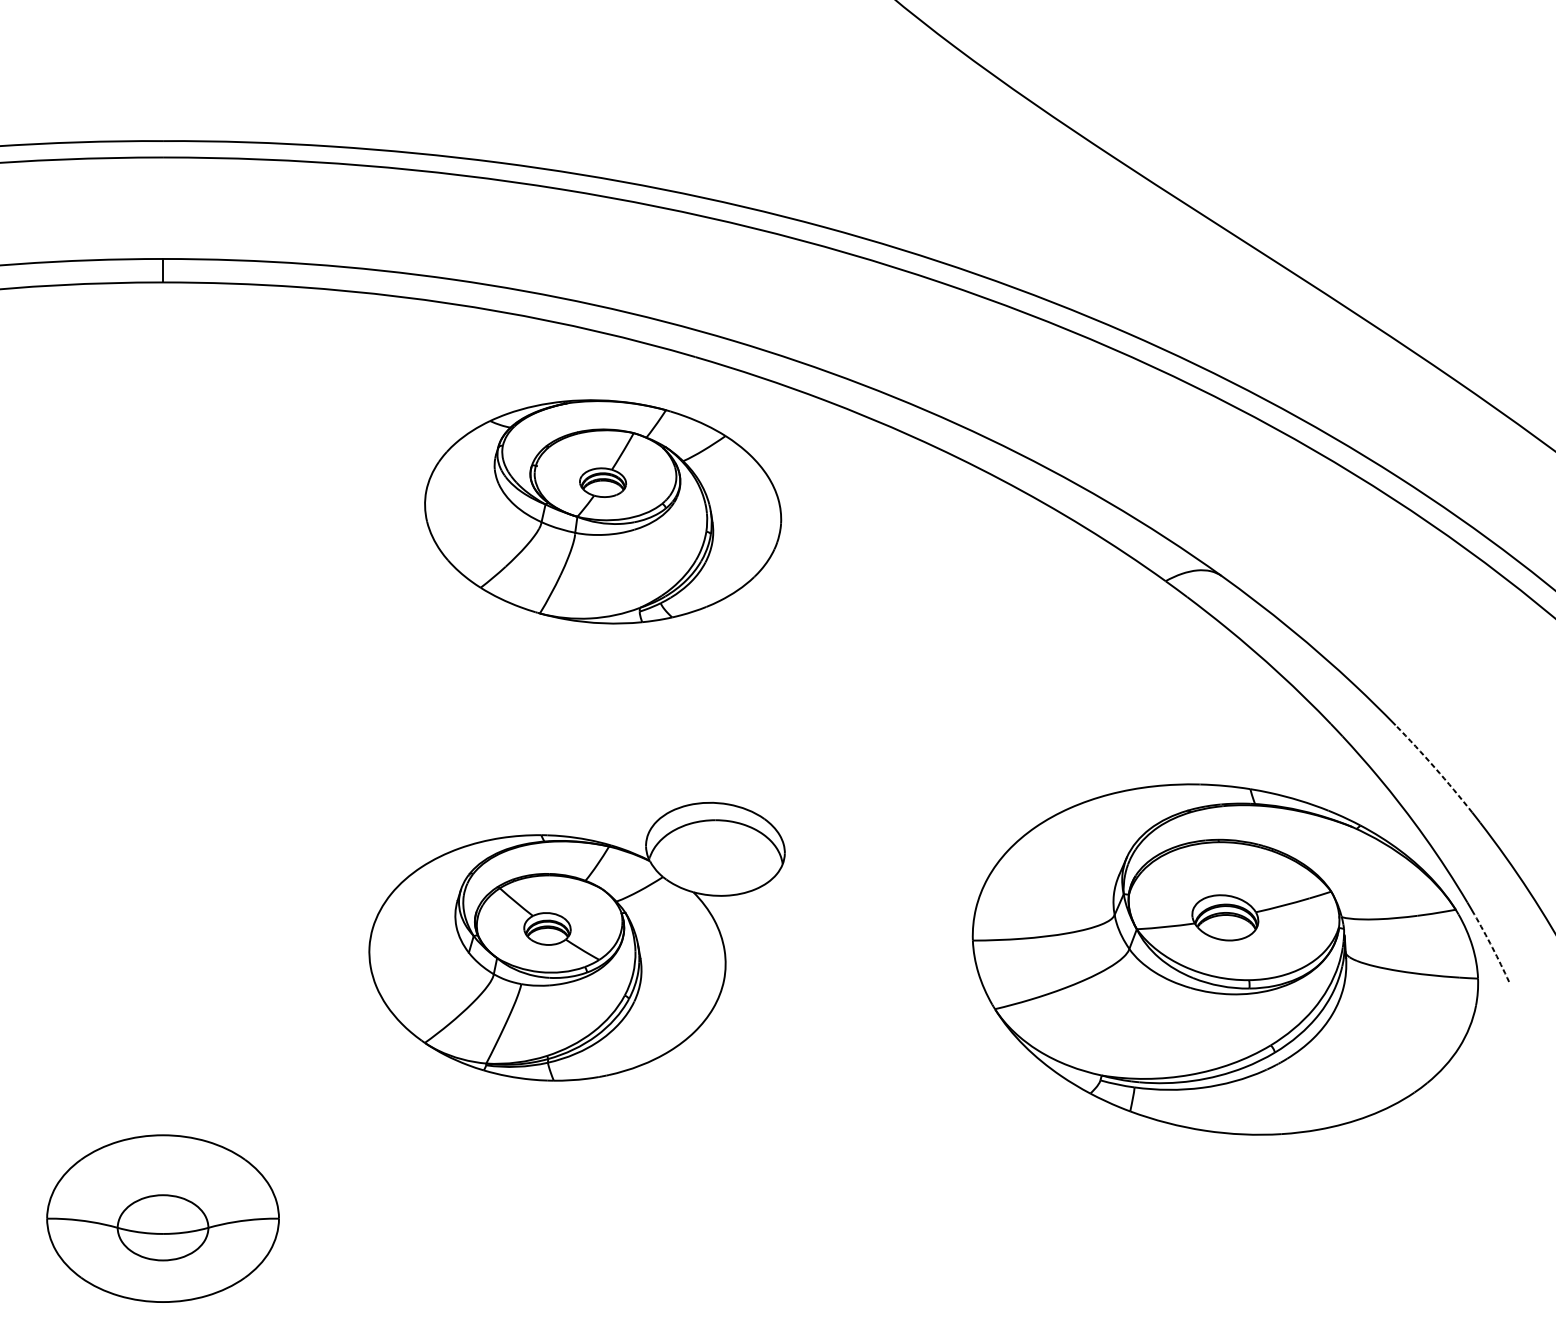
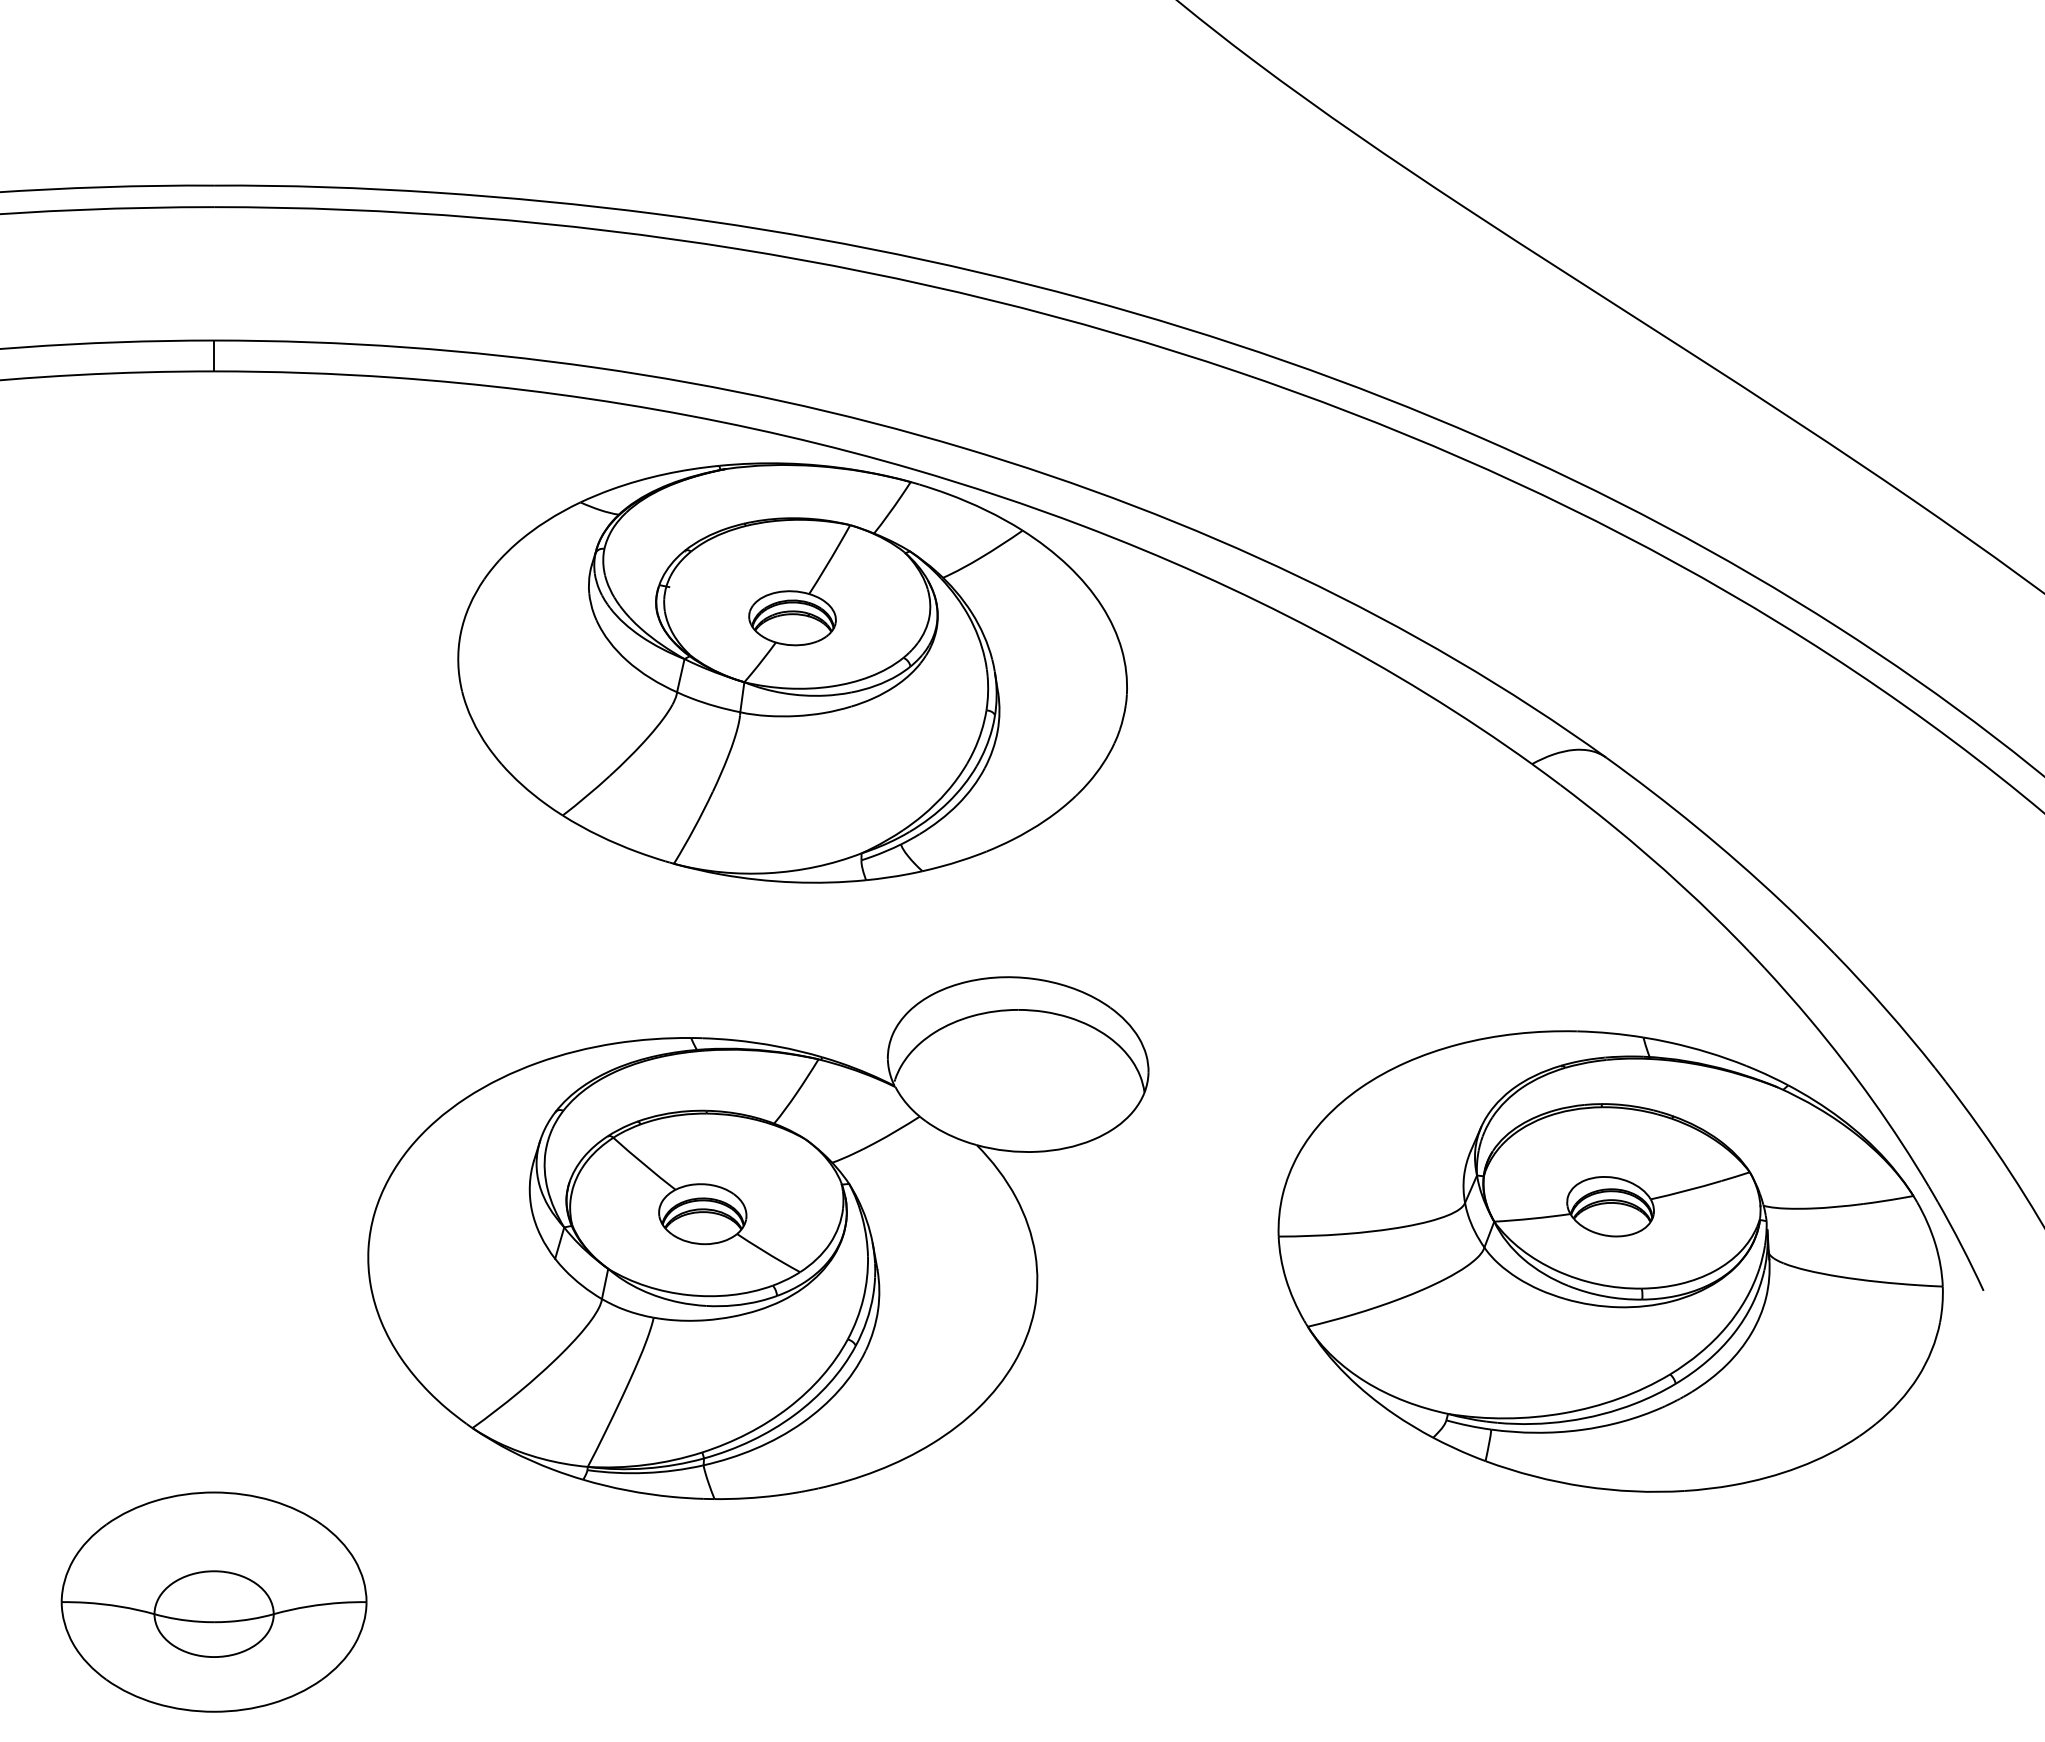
part: (603, 511) -> (792, 672), size x1.43
arc: (1435, 767) -> (1886, 1009), dashed -> solid
part: (577, 941) -> (758, 1237), size x1.43
arc: (1492, 948) -> (1961, 1246), dashed -> solid

